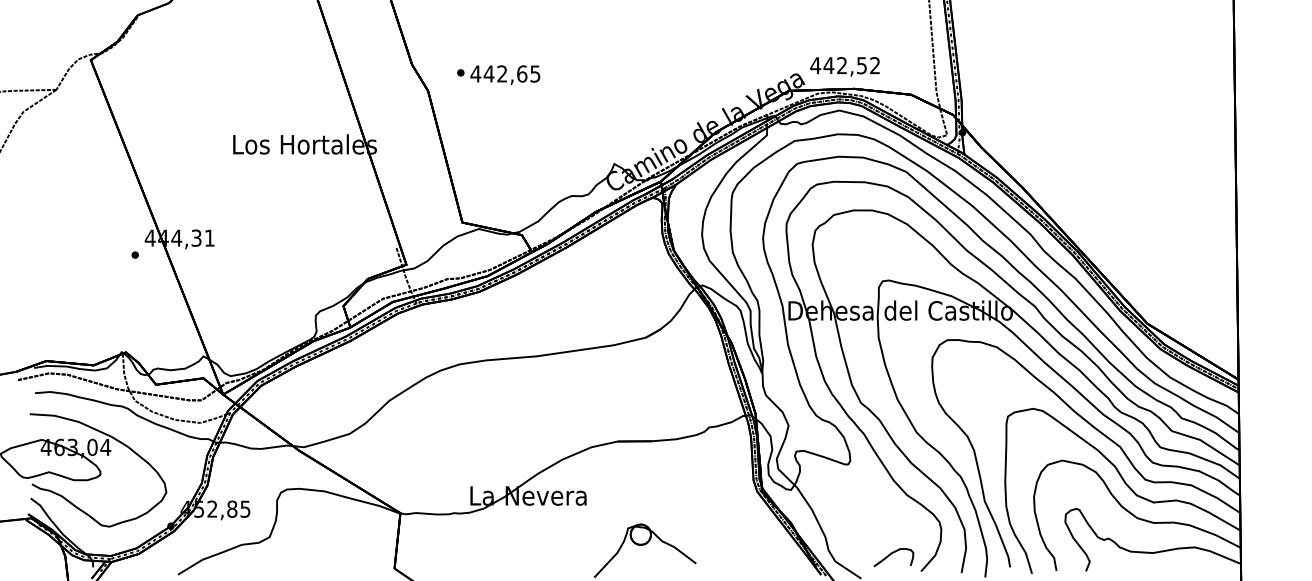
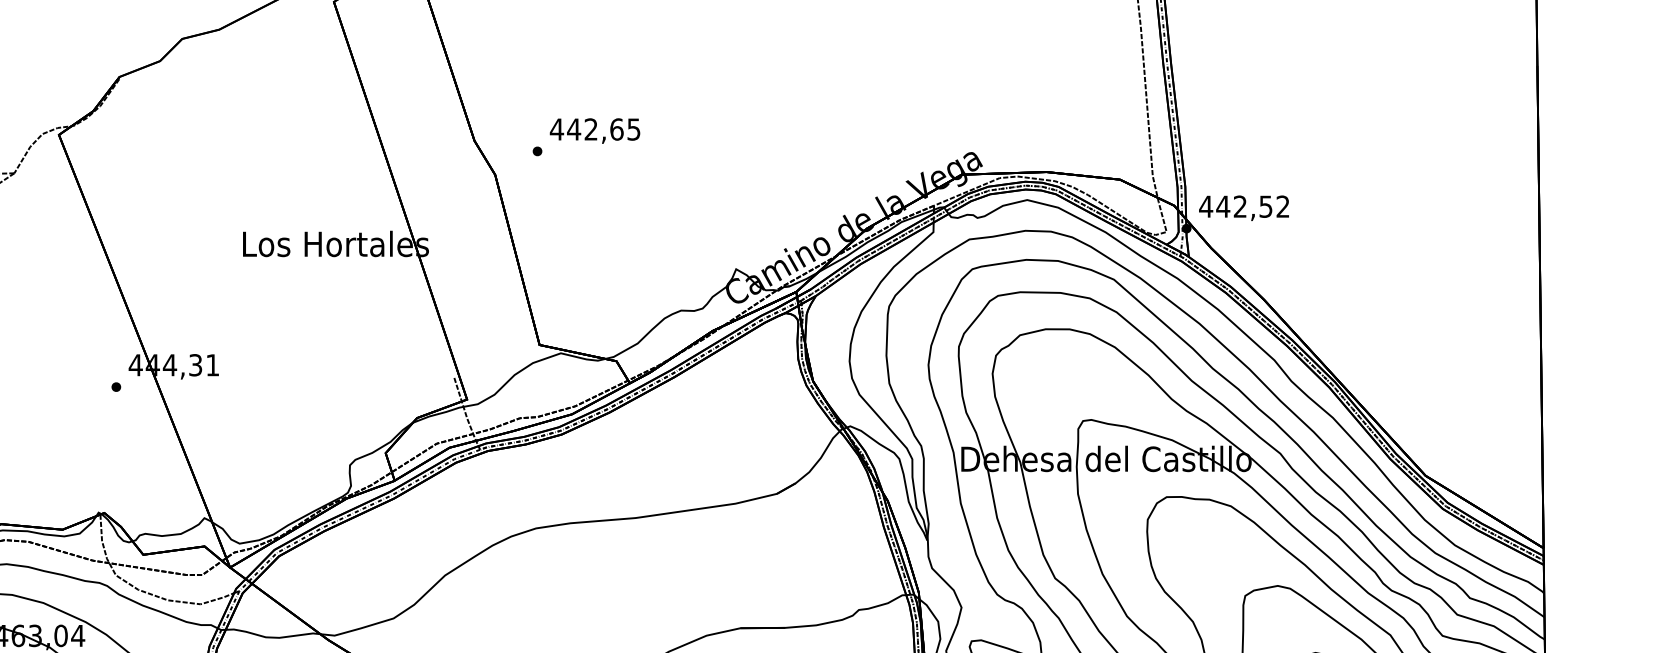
text: (844, 66) -> (1243, 207), moved
text: (505, 74) -> (595, 130), moved

